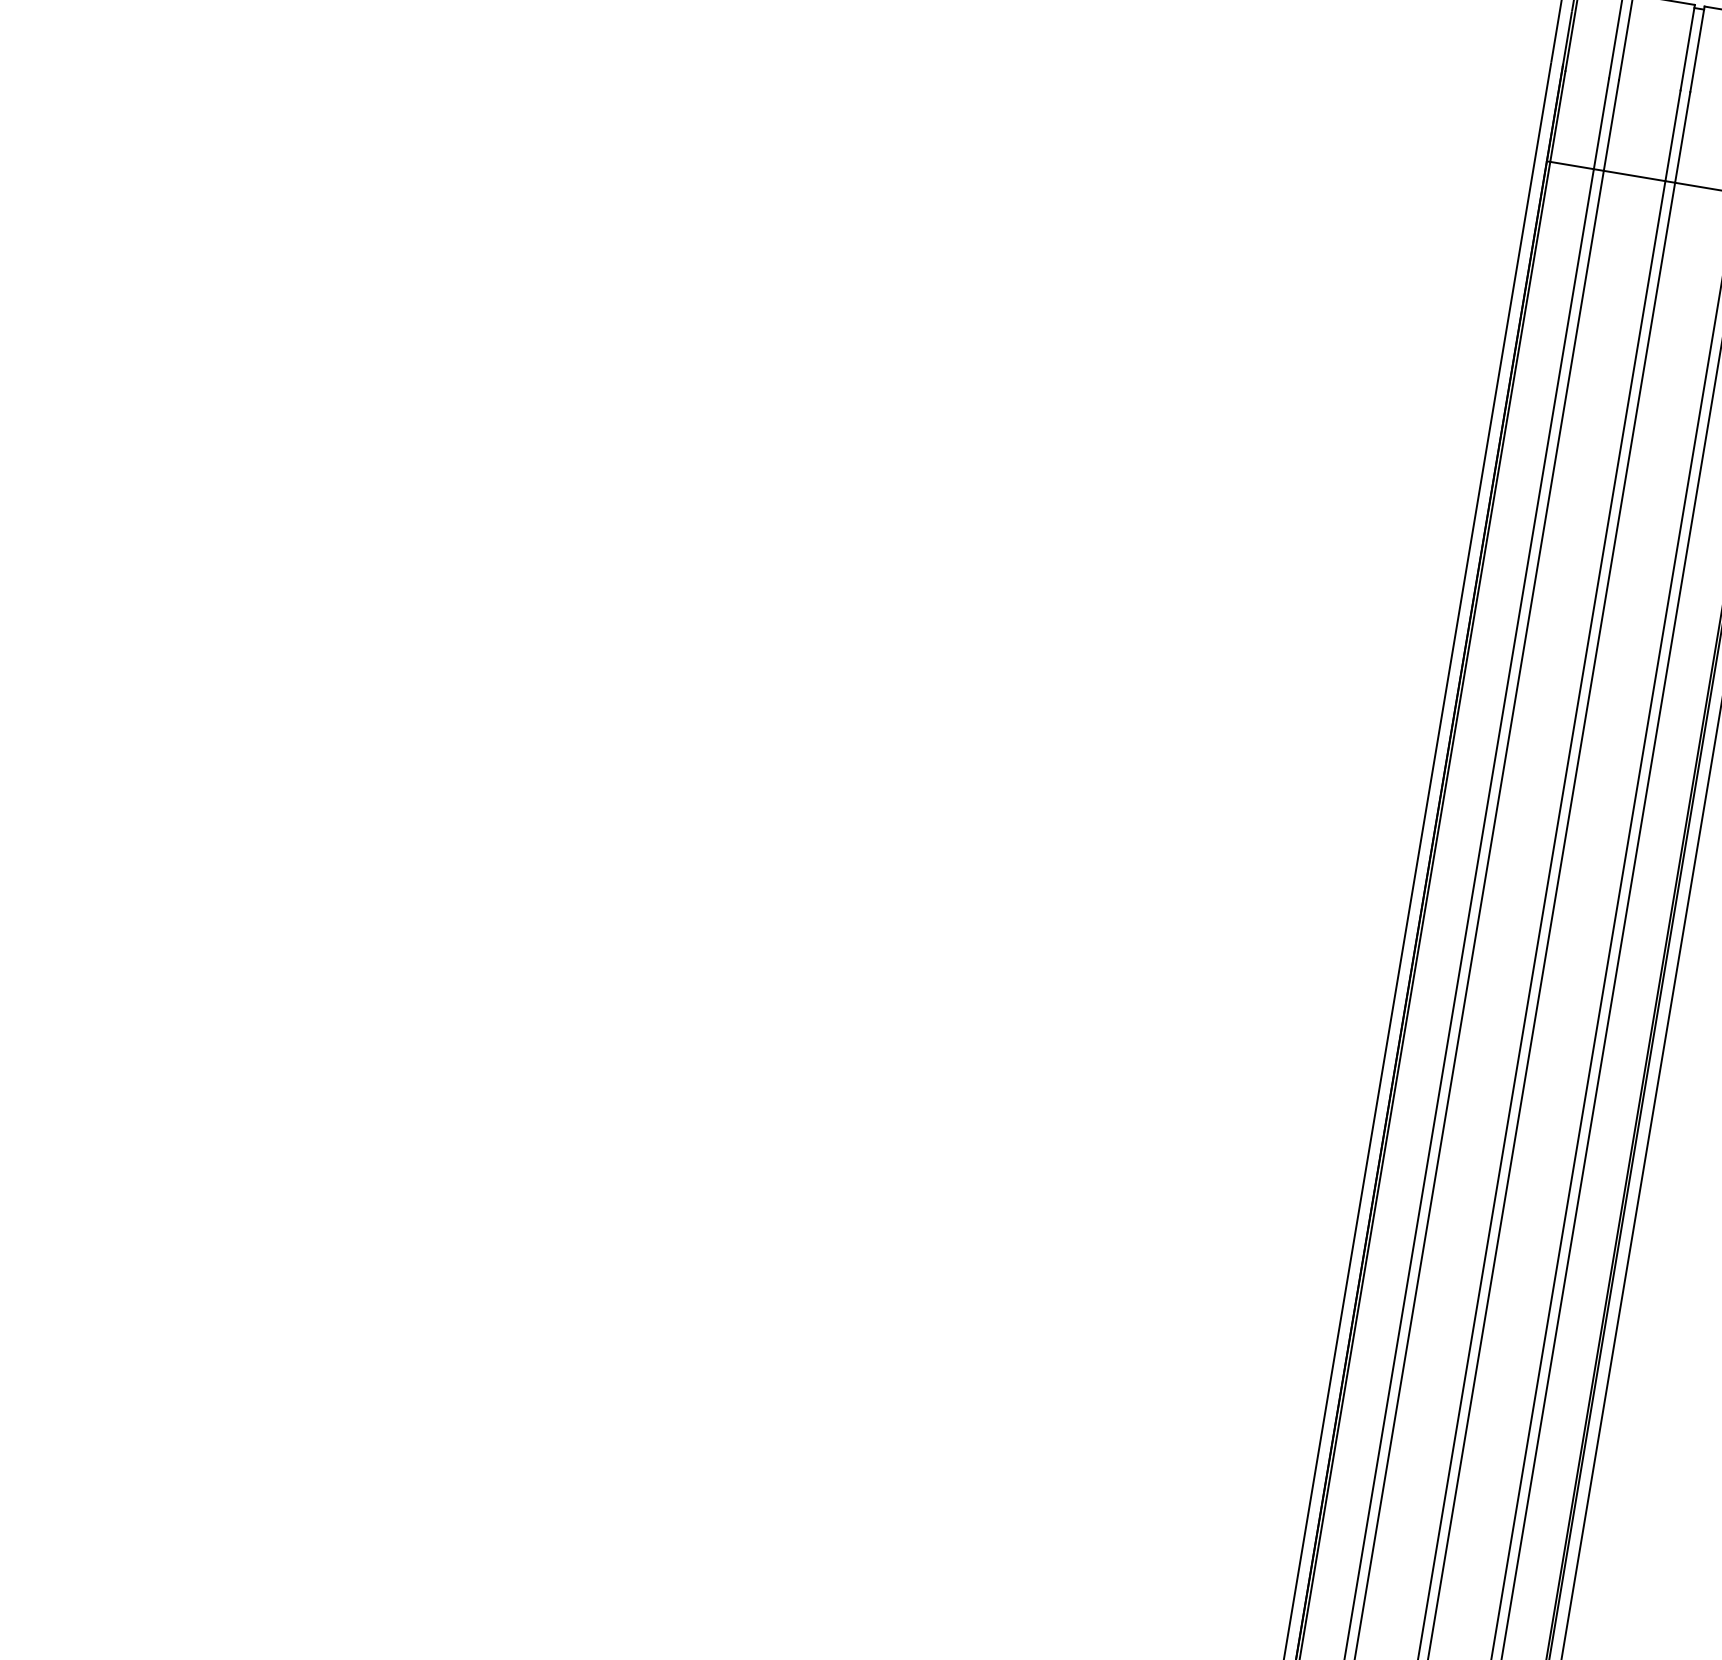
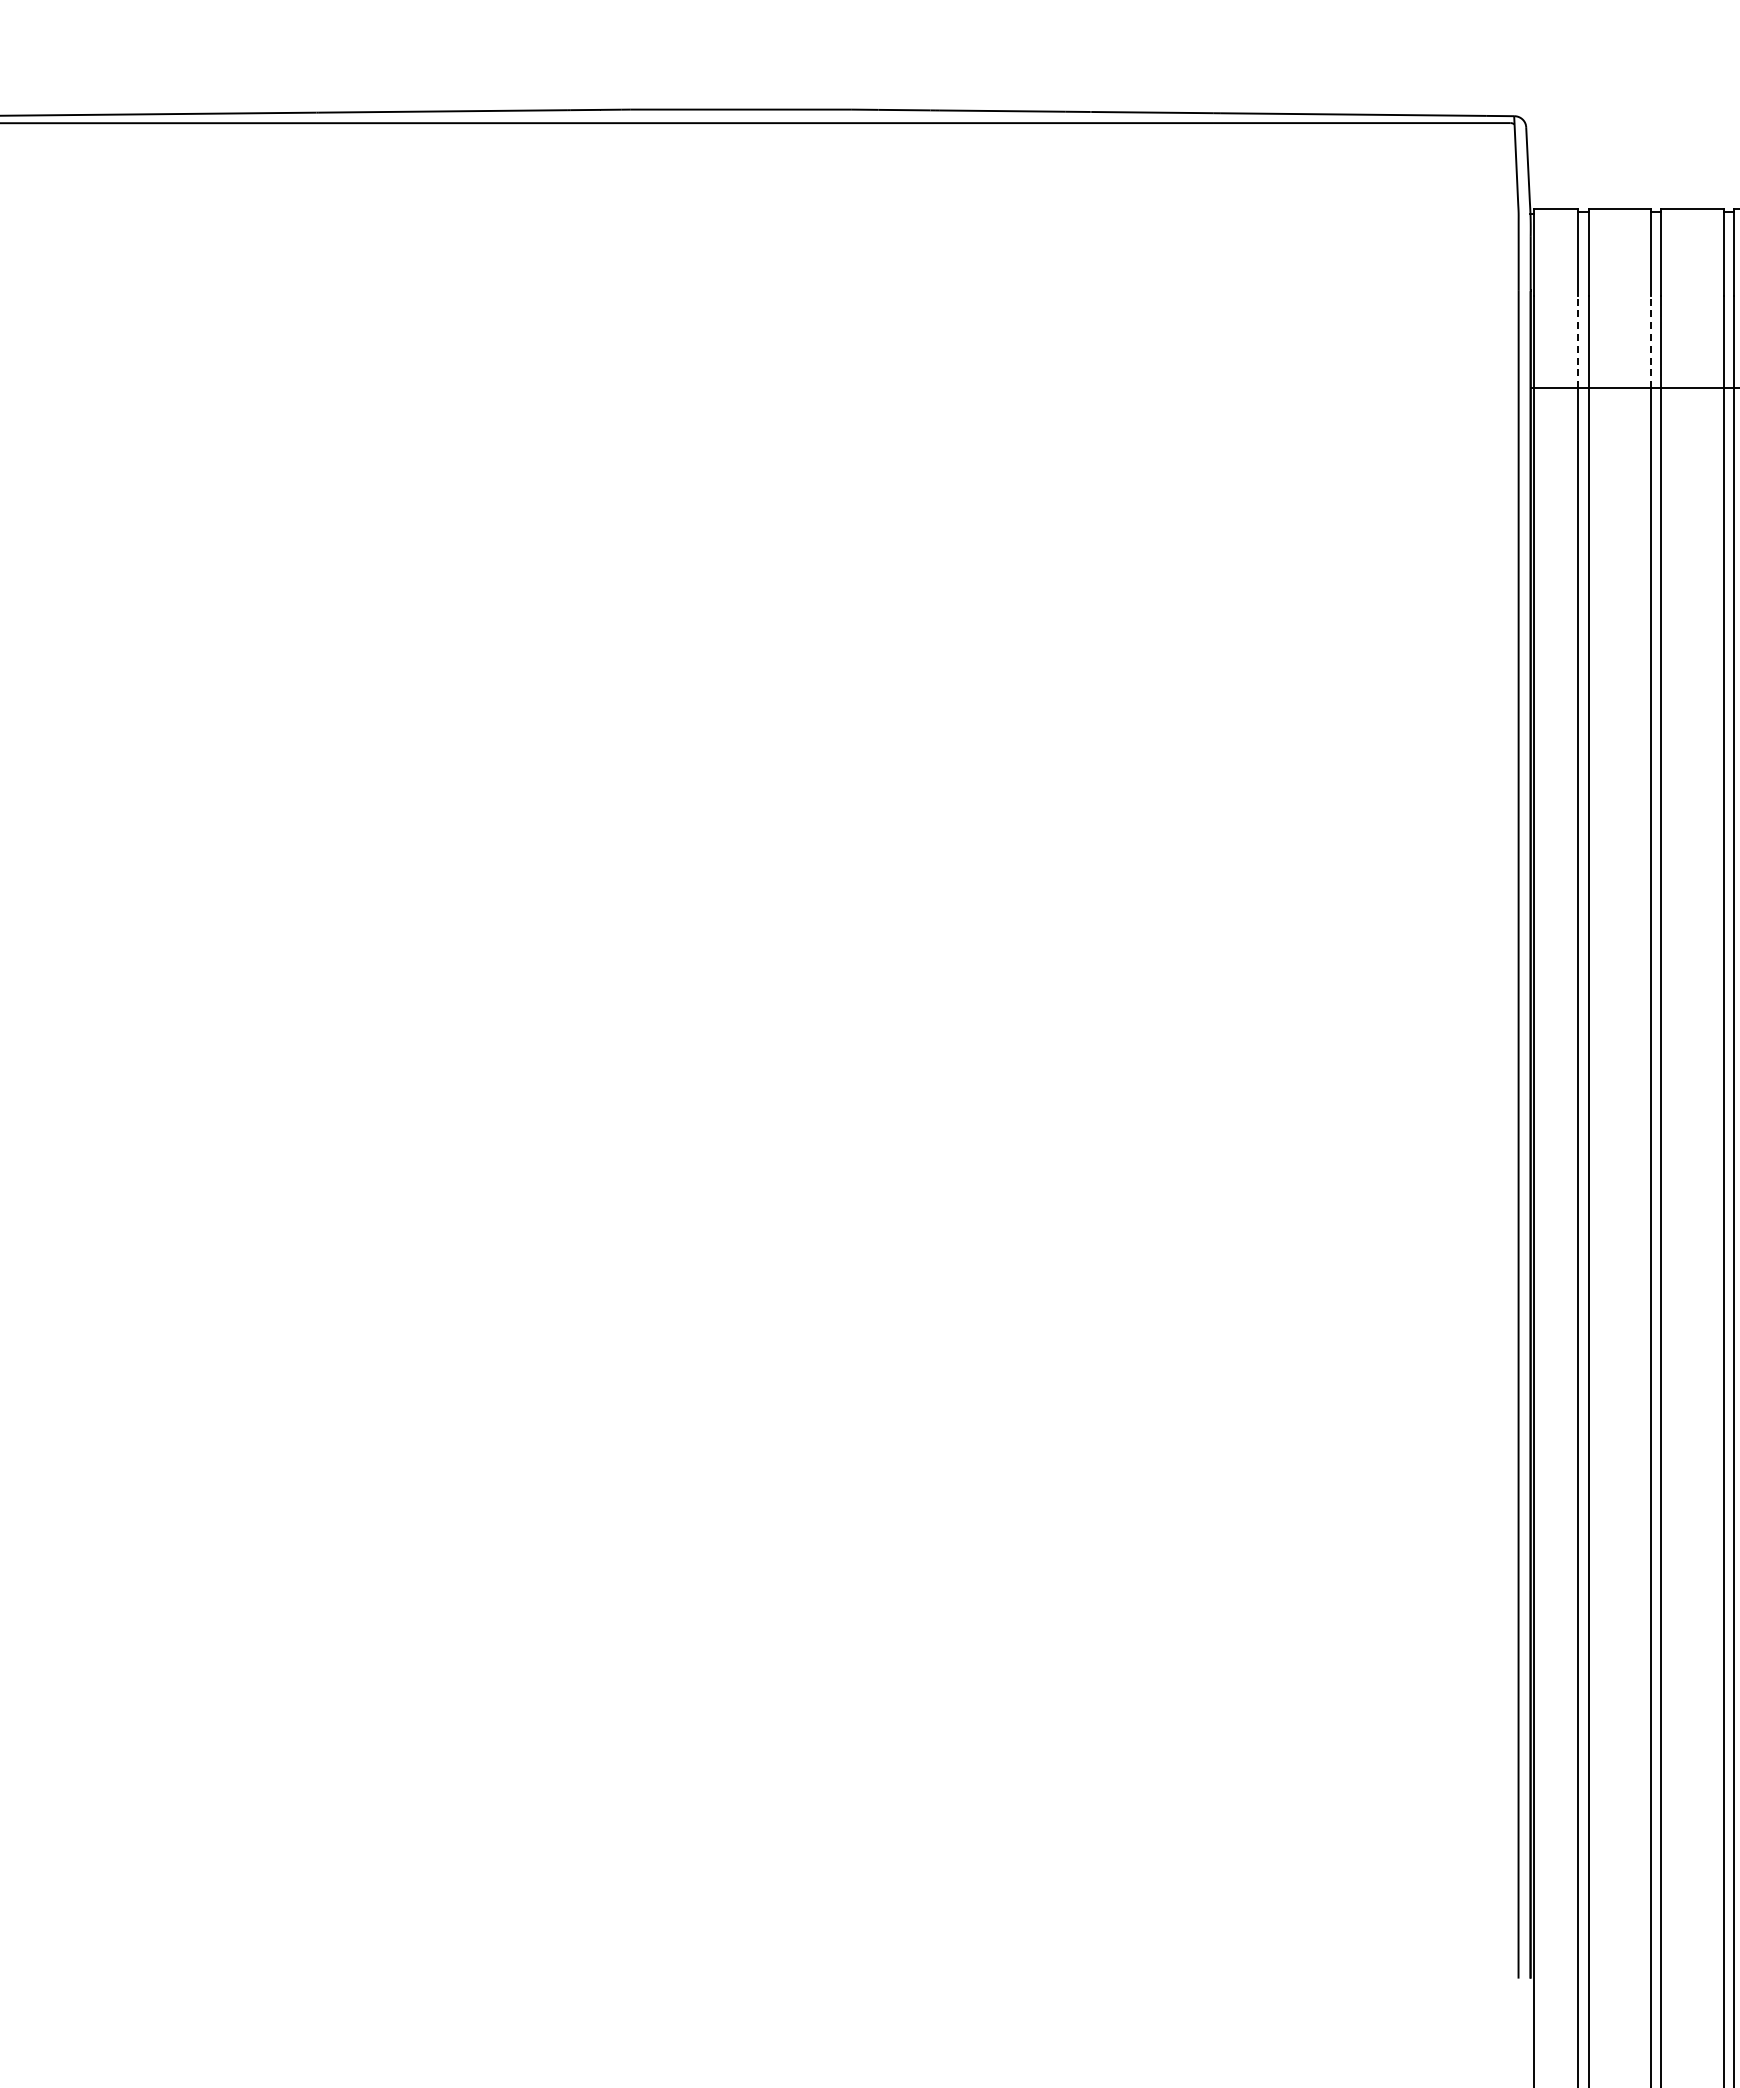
line: (1601, 123) -> (1578, 341), solid -> dashed
line: (1673, 135) -> (1651, 341), solid -> dashed

